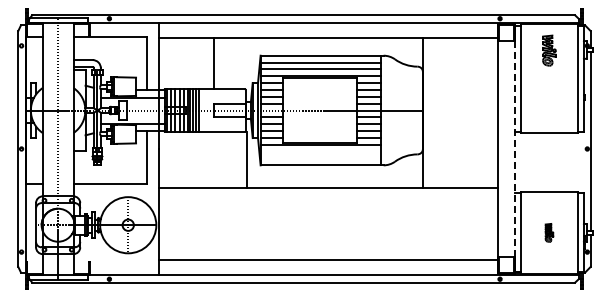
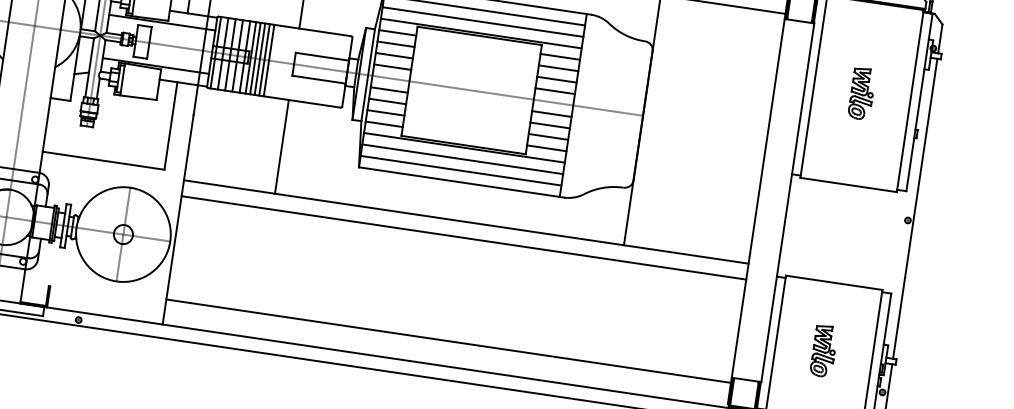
part: (549, 50) -> (862, 93), moved
line: (515, 149) -> (787, 203), dashed -> solid
line: (320, 151) -> (462, 158), added
line: (320, 158) -> (460, 170), added
line: (246, 159) -> (281, 145), moved
line: (328, 197) -> (464, 237), added
part: (549, 232) -> (824, 350), size x1.67

